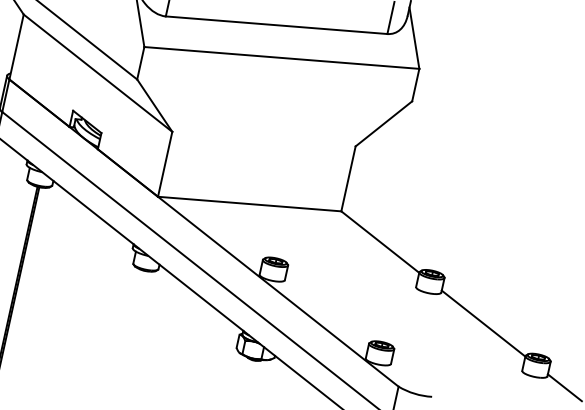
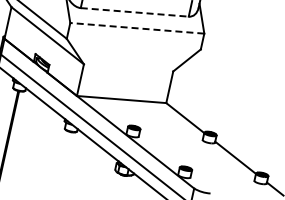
line: (278, 25) -> (135, 12), solid -> dashed
line: (280, 58) -> (136, 28), solid -> dashed

